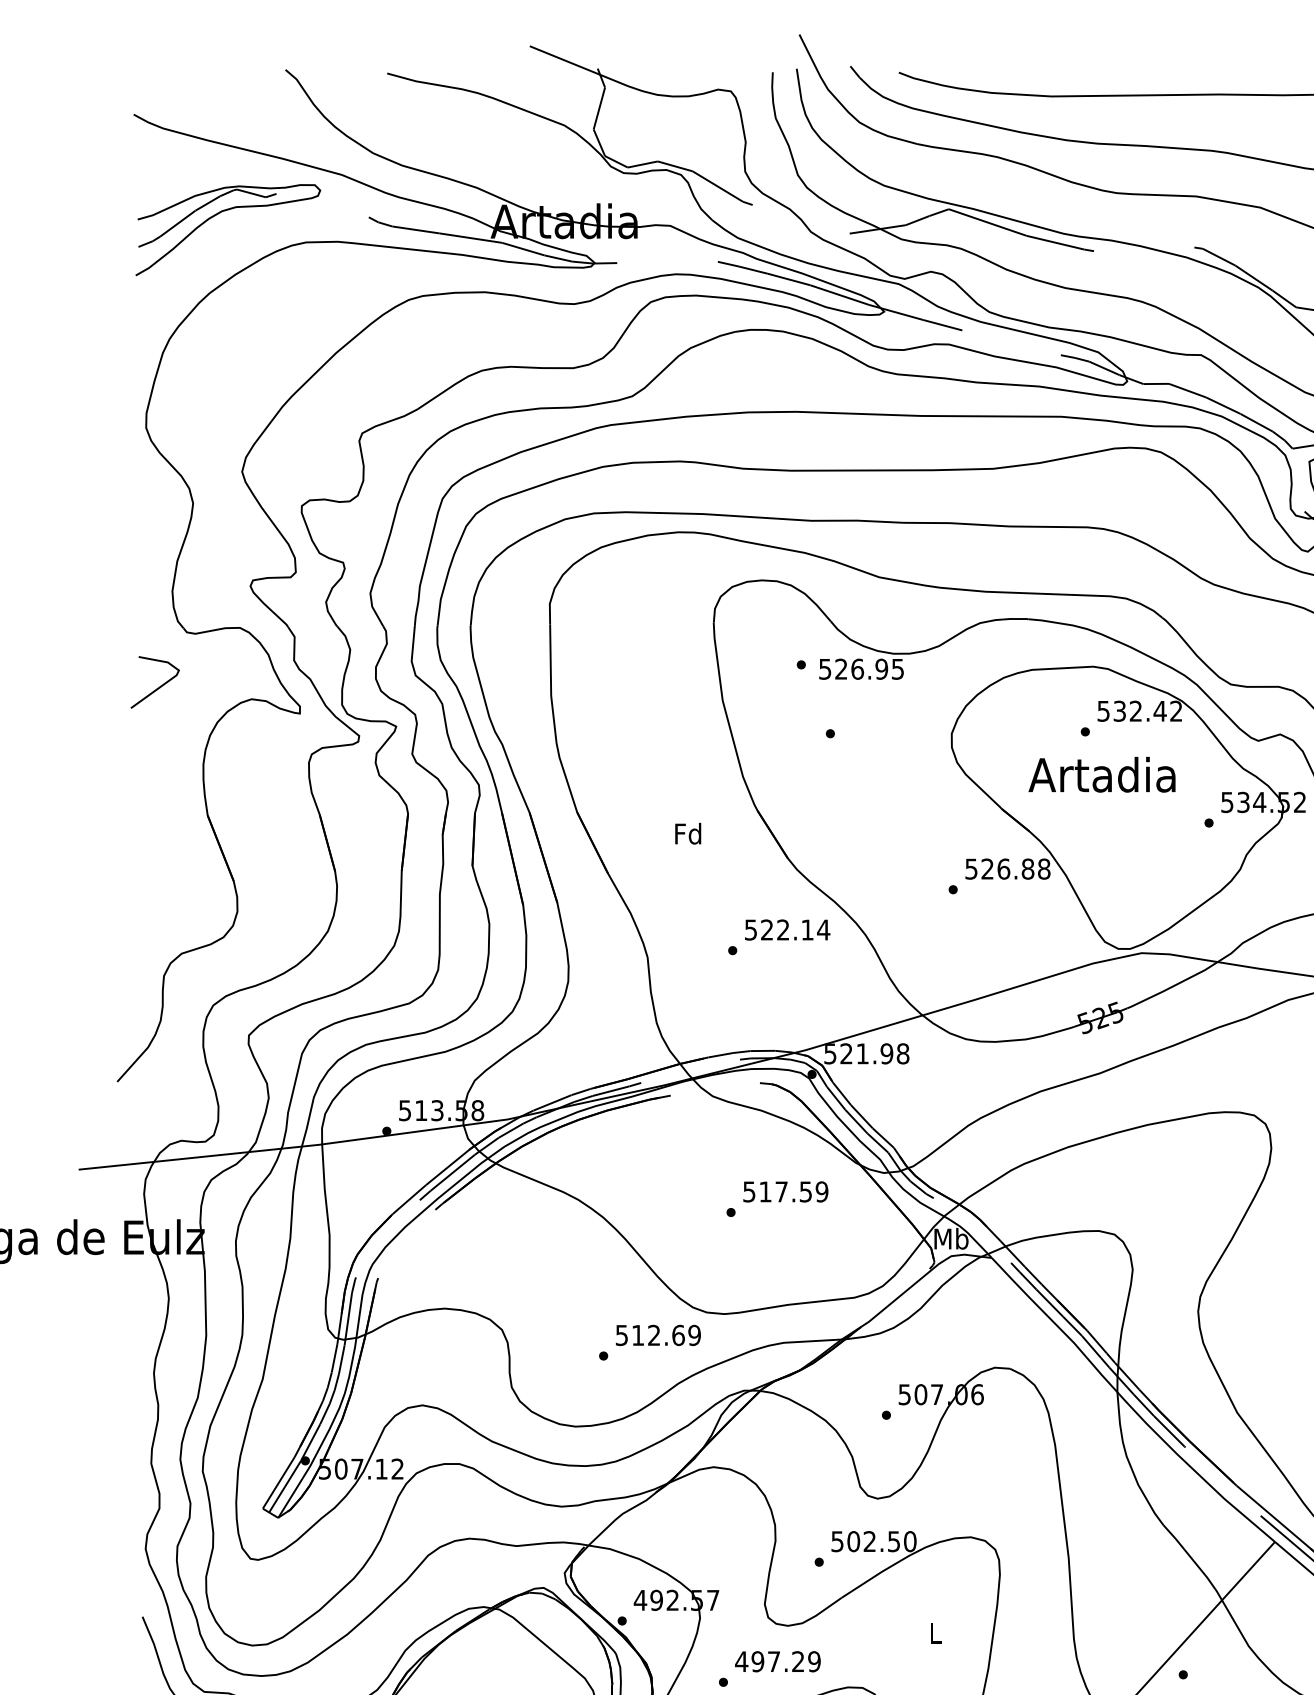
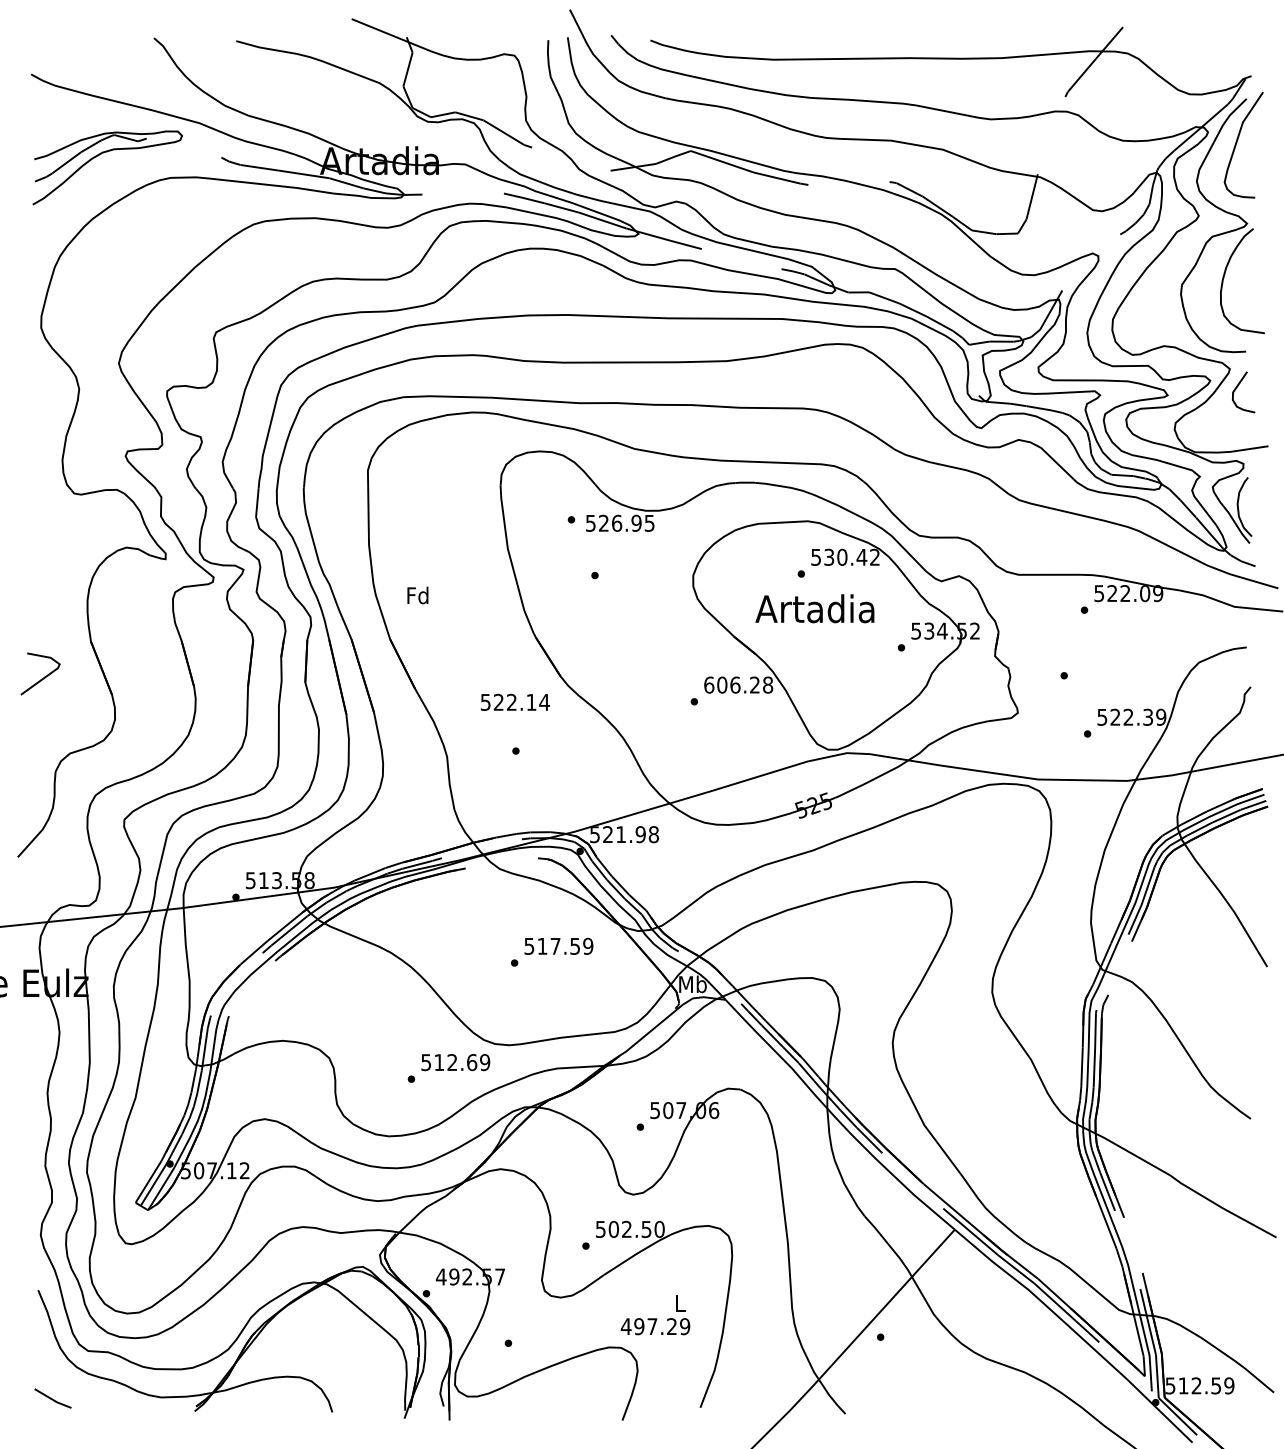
line: (160, 685) -> (44, 676), moved
text: (1136, 710) -> (842, 556), 532.42 -> 530.42
text: (687, 833) -> (417, 595), moved
text: (1000, 868) -> (732, 684), 526.88 -> 606.28
text: (786, 928) -> (514, 701), moved
text: (777, 1661) -> (655, 1326), moved

